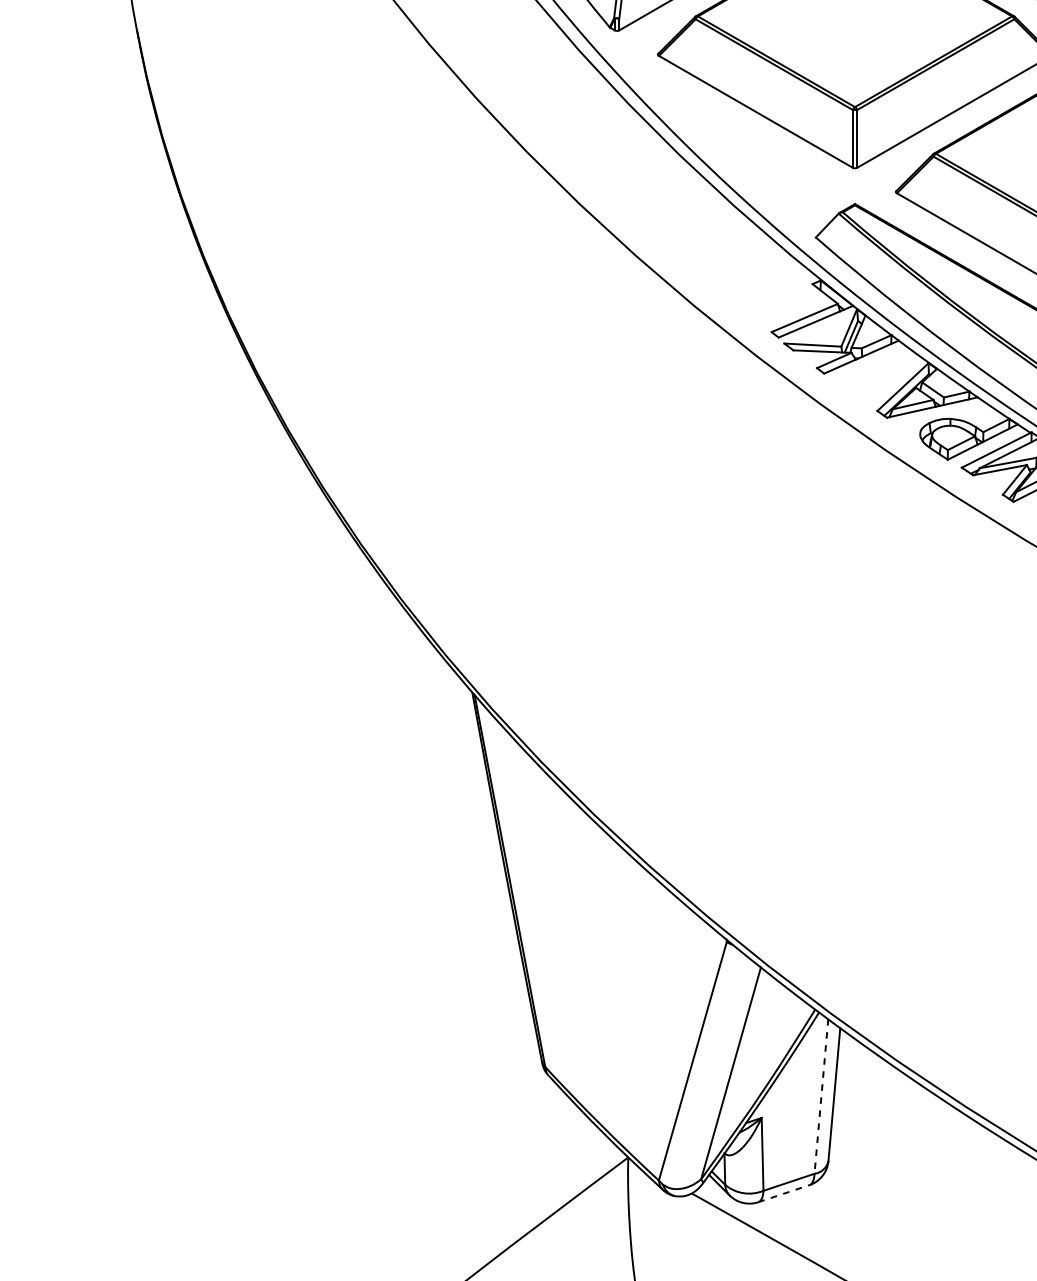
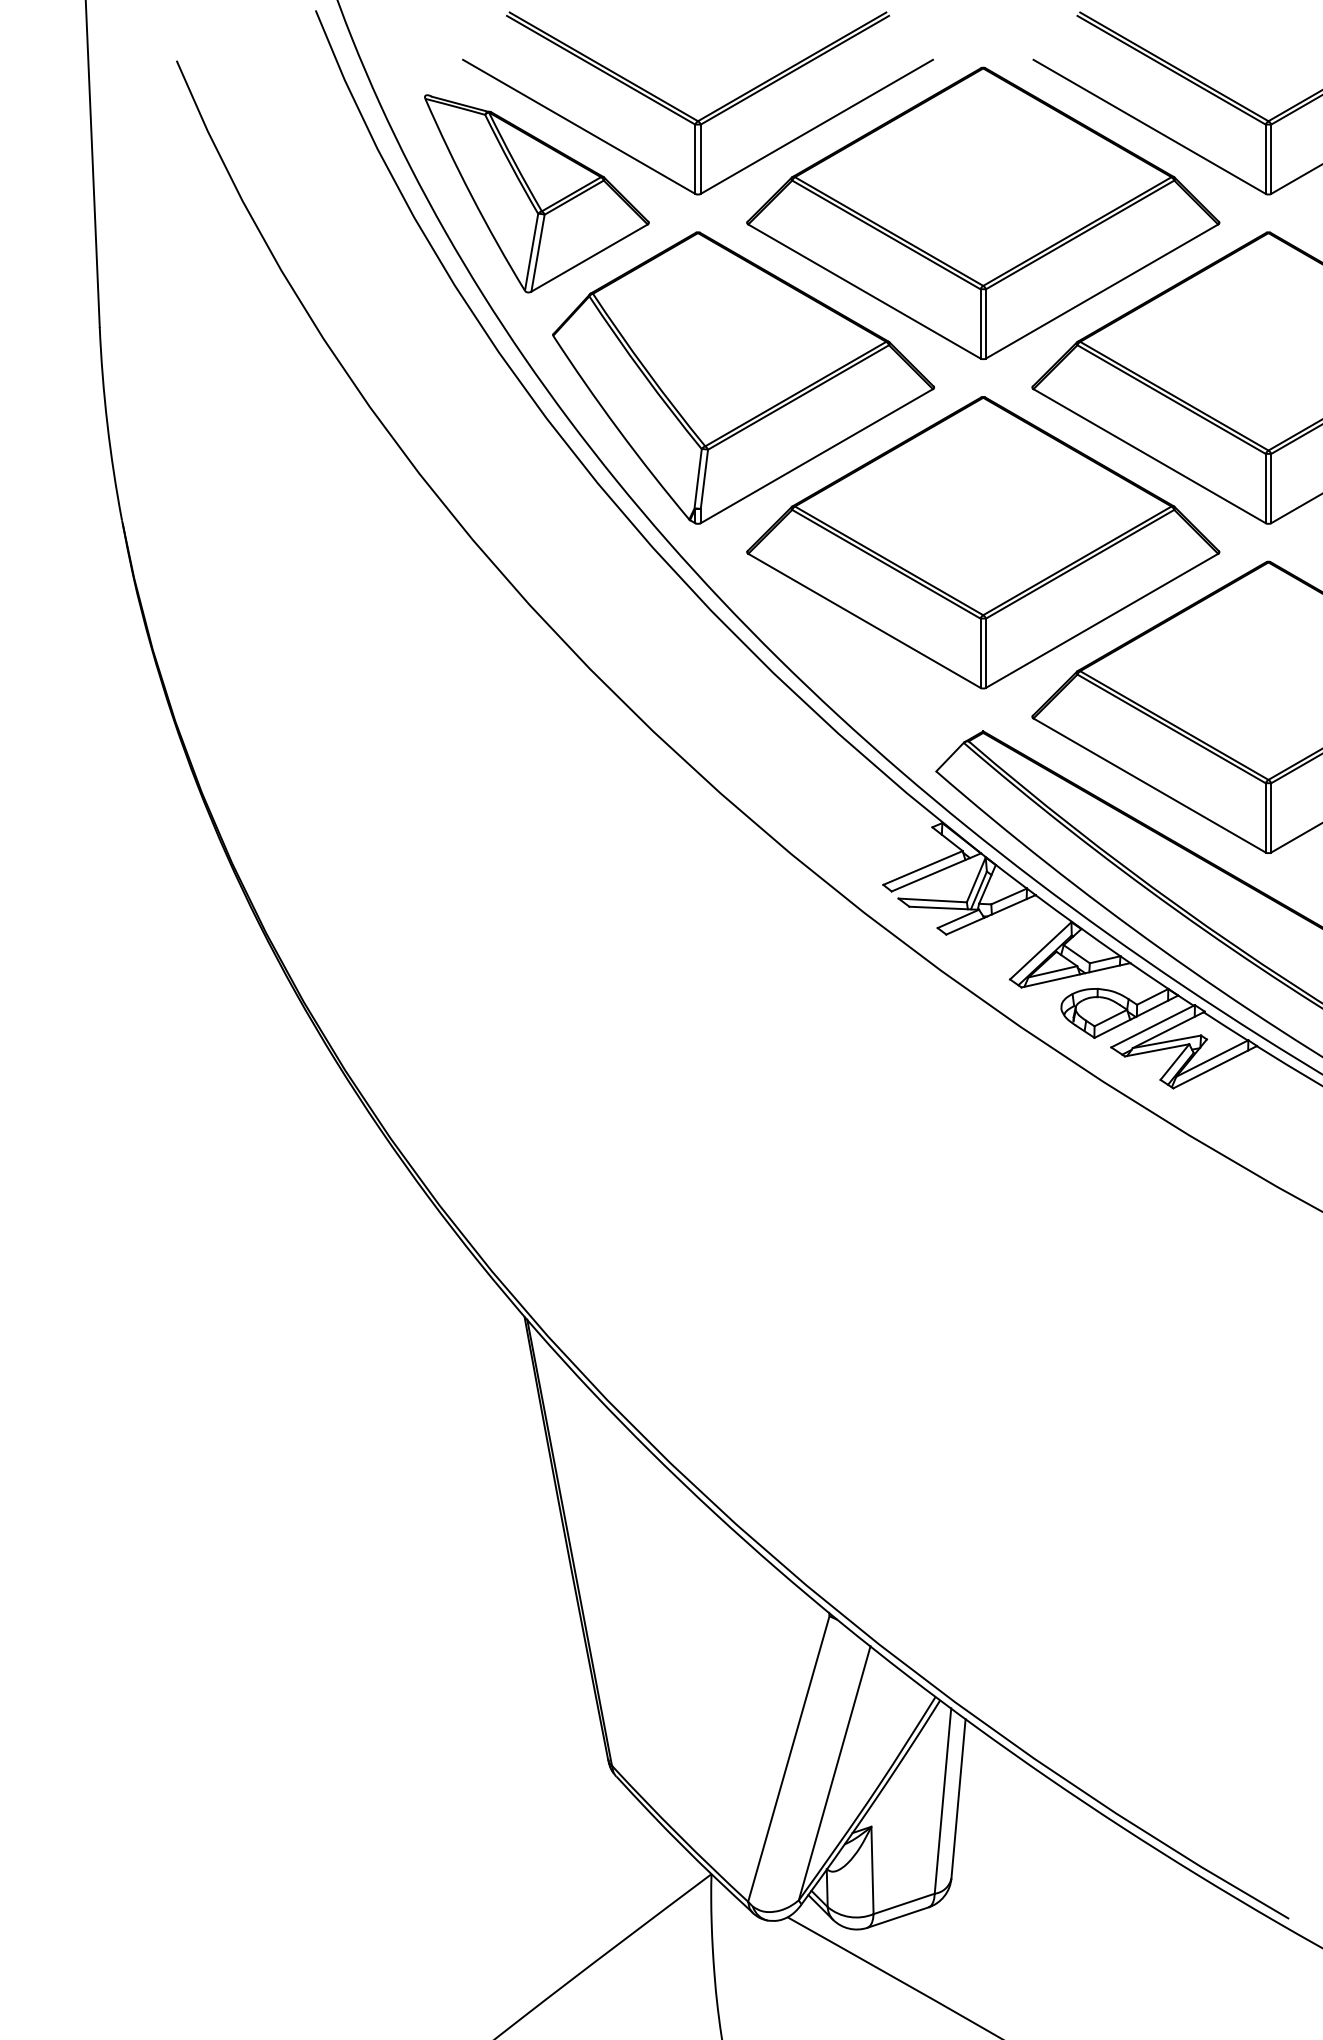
line: (821, 1096) -> (942, 1801), dashed -> solid
line: (784, 1193) -> (898, 1917), dashed -> solid

